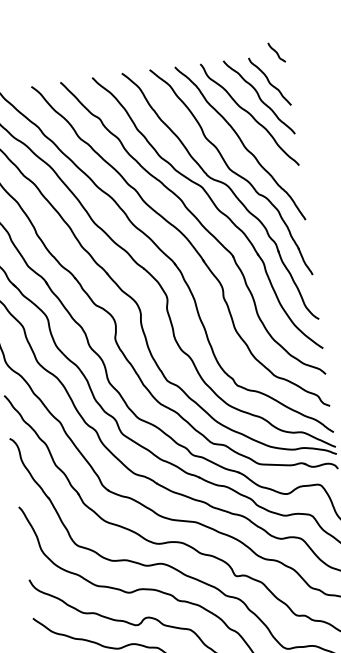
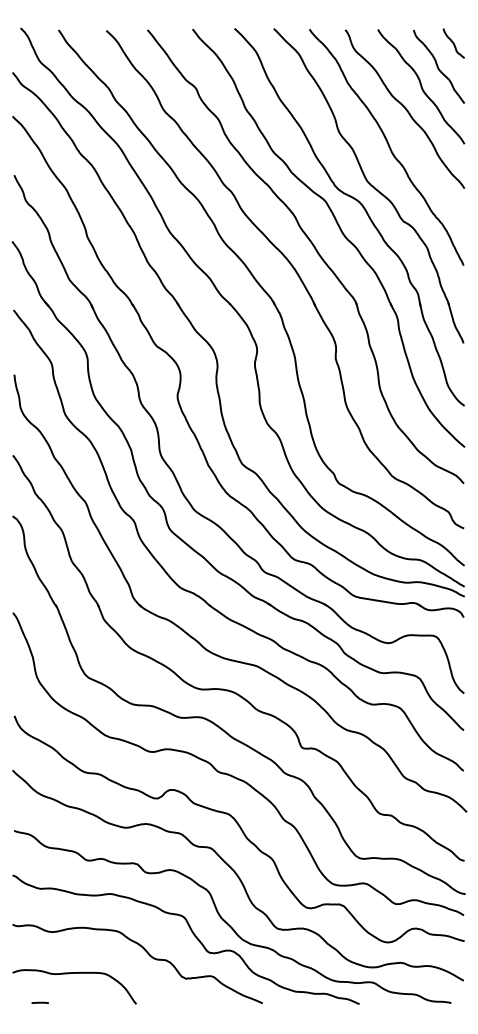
curve: (276, 52) -> (453, 43), moved

